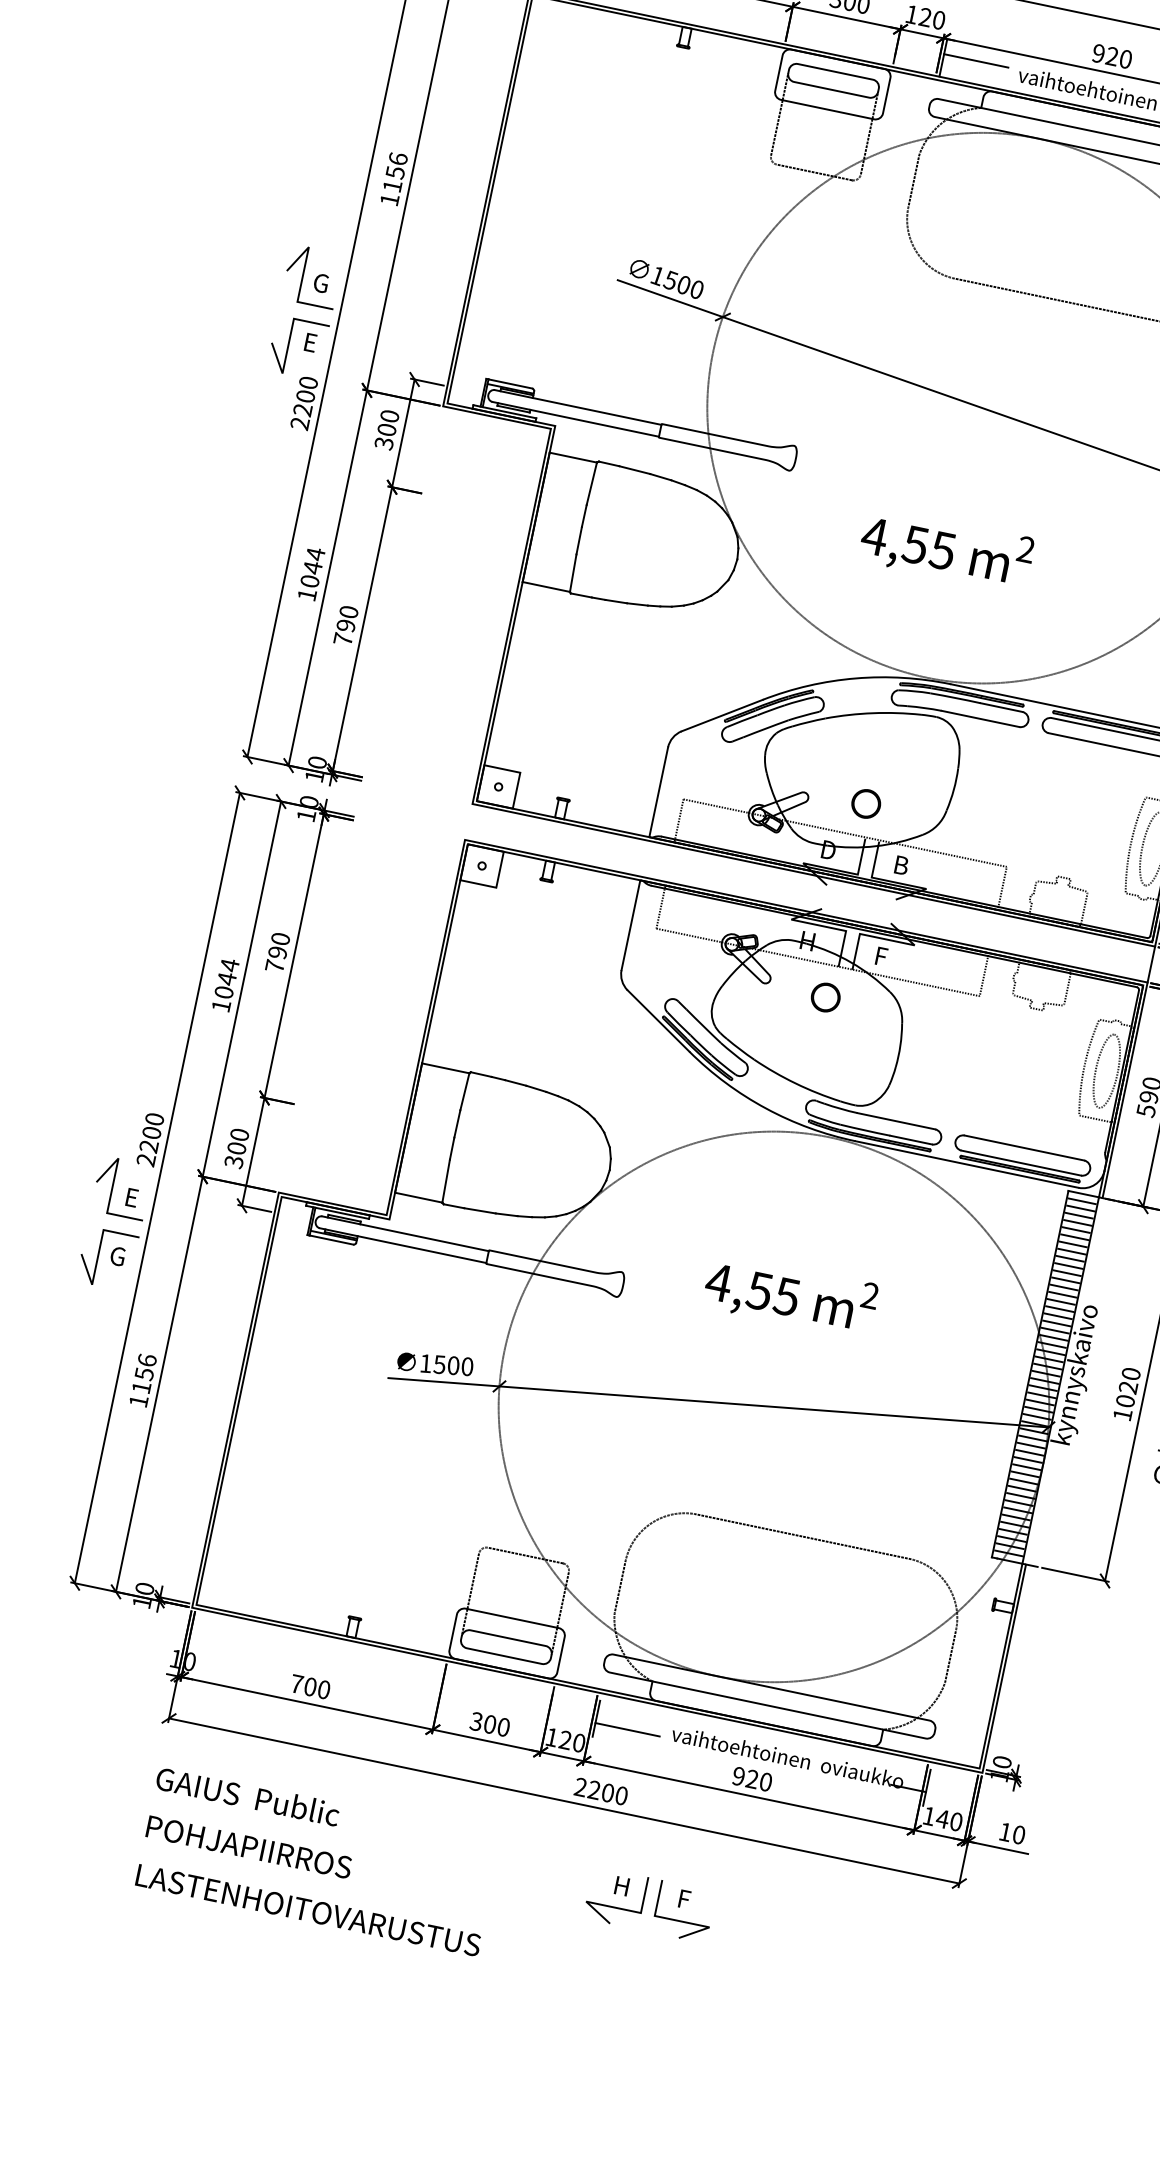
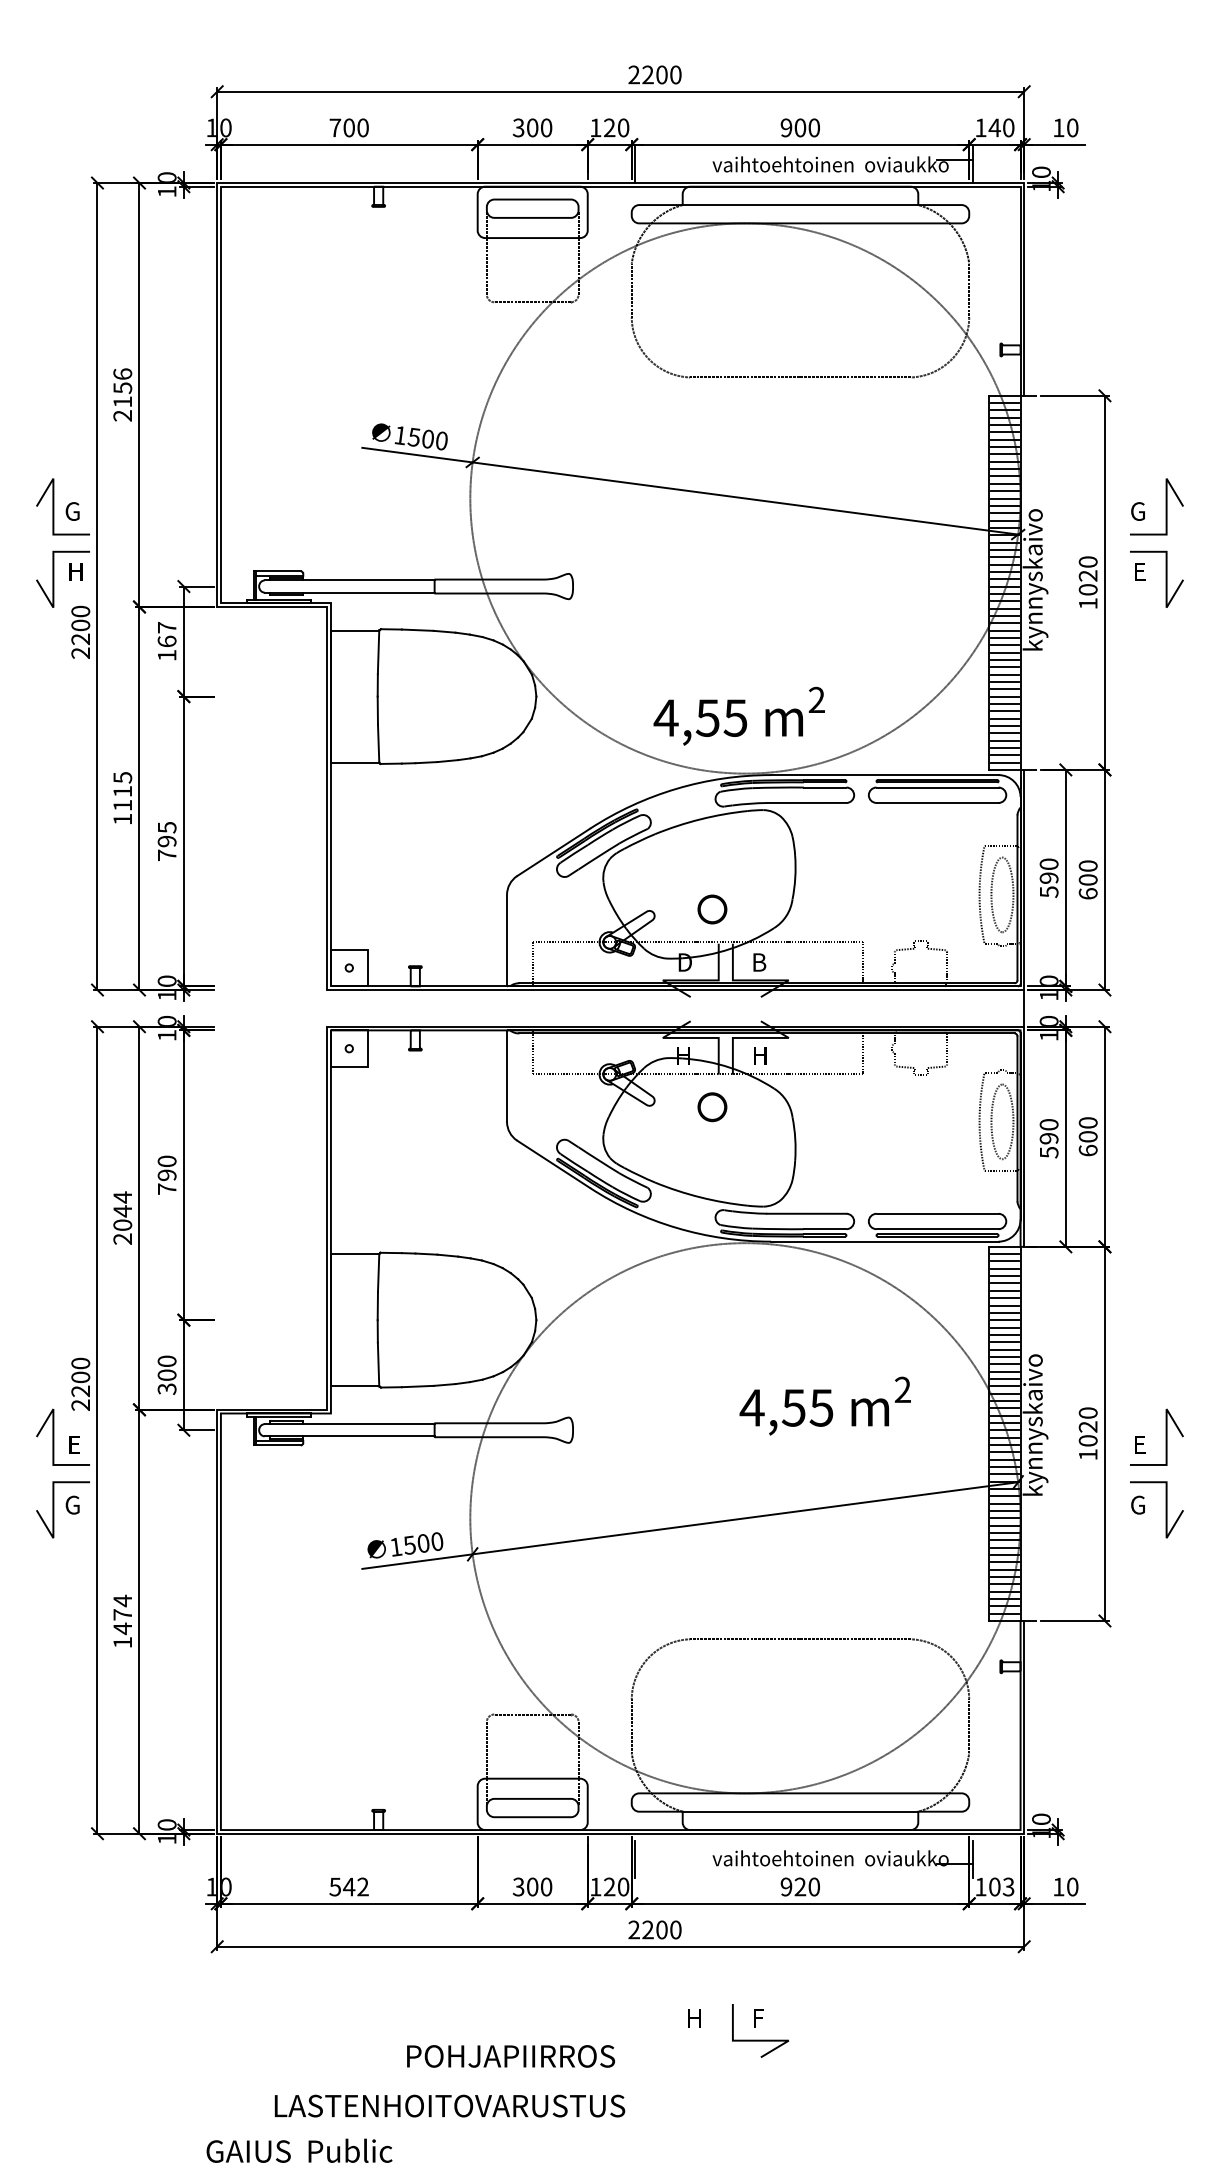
text: (1112, 56) -> (800, 127), 920 -> 900
line: (975, 61) -> (667, 160), removed
text: (389, 199) -> (122, 415), 1156 -> 2156
text: (313, 343) -> (77, 571), E -> H
text: (386, 429) -> (166, 641), 300 -> 167
text: (946, 548) -> (738, 715), moved
text: (312, 567) -> (122, 791), 1044 -> 1115
text: (348, 611) -> (166, 827), 790 -> 795
text: (884, 956) -> (761, 1055), F -> H
text: (221, 1005) -> (122, 1238), 1044 -> 2044
text: (790, 1295) -> (824, 1405), moved
text: (144, 1373) -> (122, 1614), 1156 -> 1474
text: (309, 1686) -> (348, 1886), 700 -> 542
line: (626, 1730) -> (667, 1864), removed
text: (248, 1796) -> (299, 2150), moved
text: (949, 1819) -> (1001, 1886), 140 -> 103
text: (249, 1847) -> (511, 2056), moved
line: (613, 1906) -> (690, 2039), removed
text: (308, 1909) -> (449, 2105), moved

